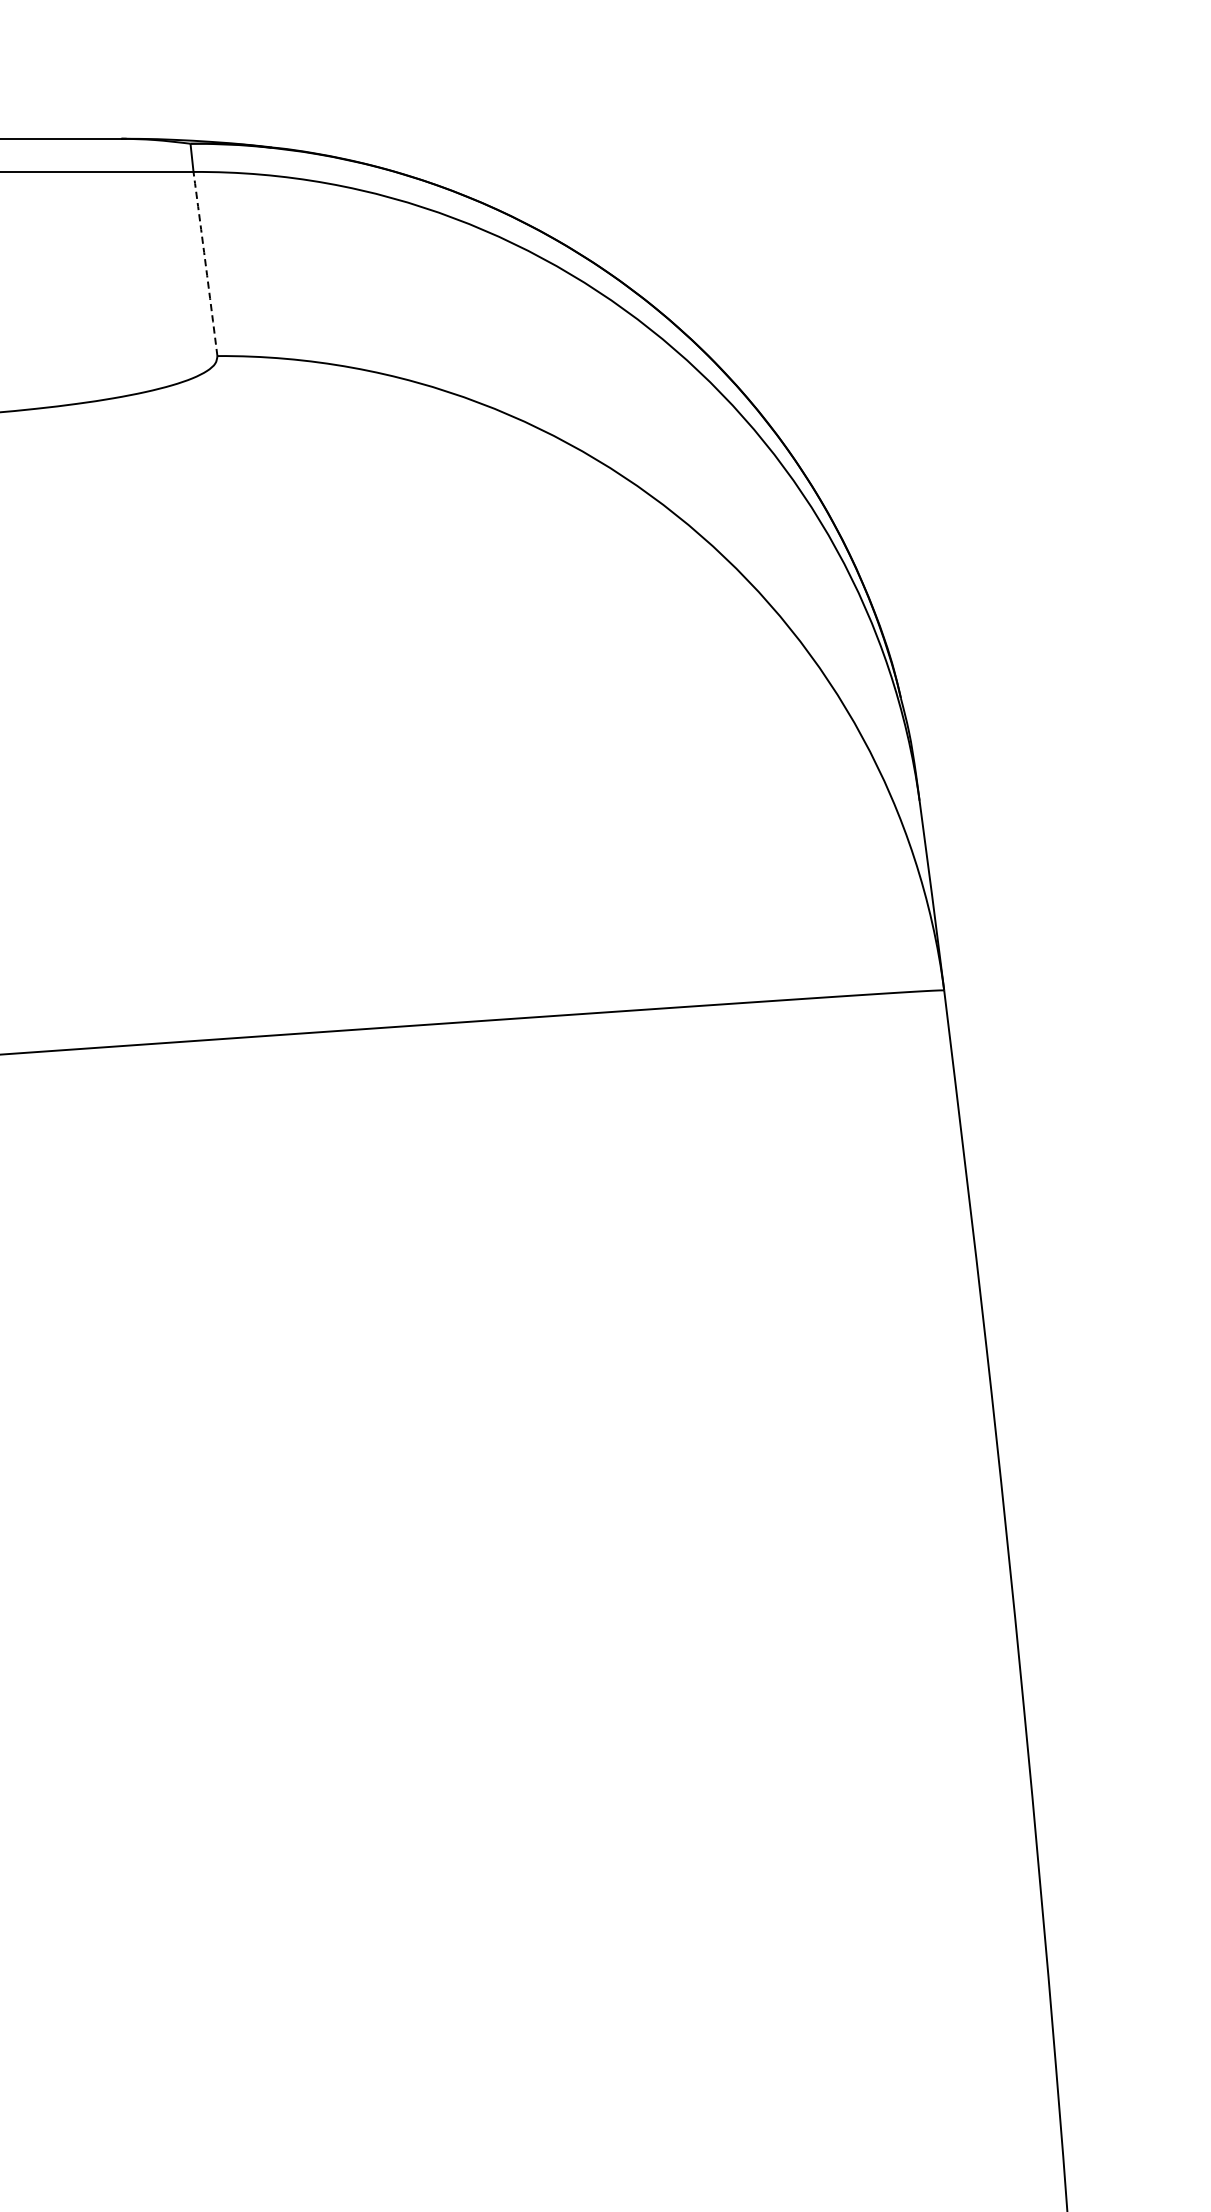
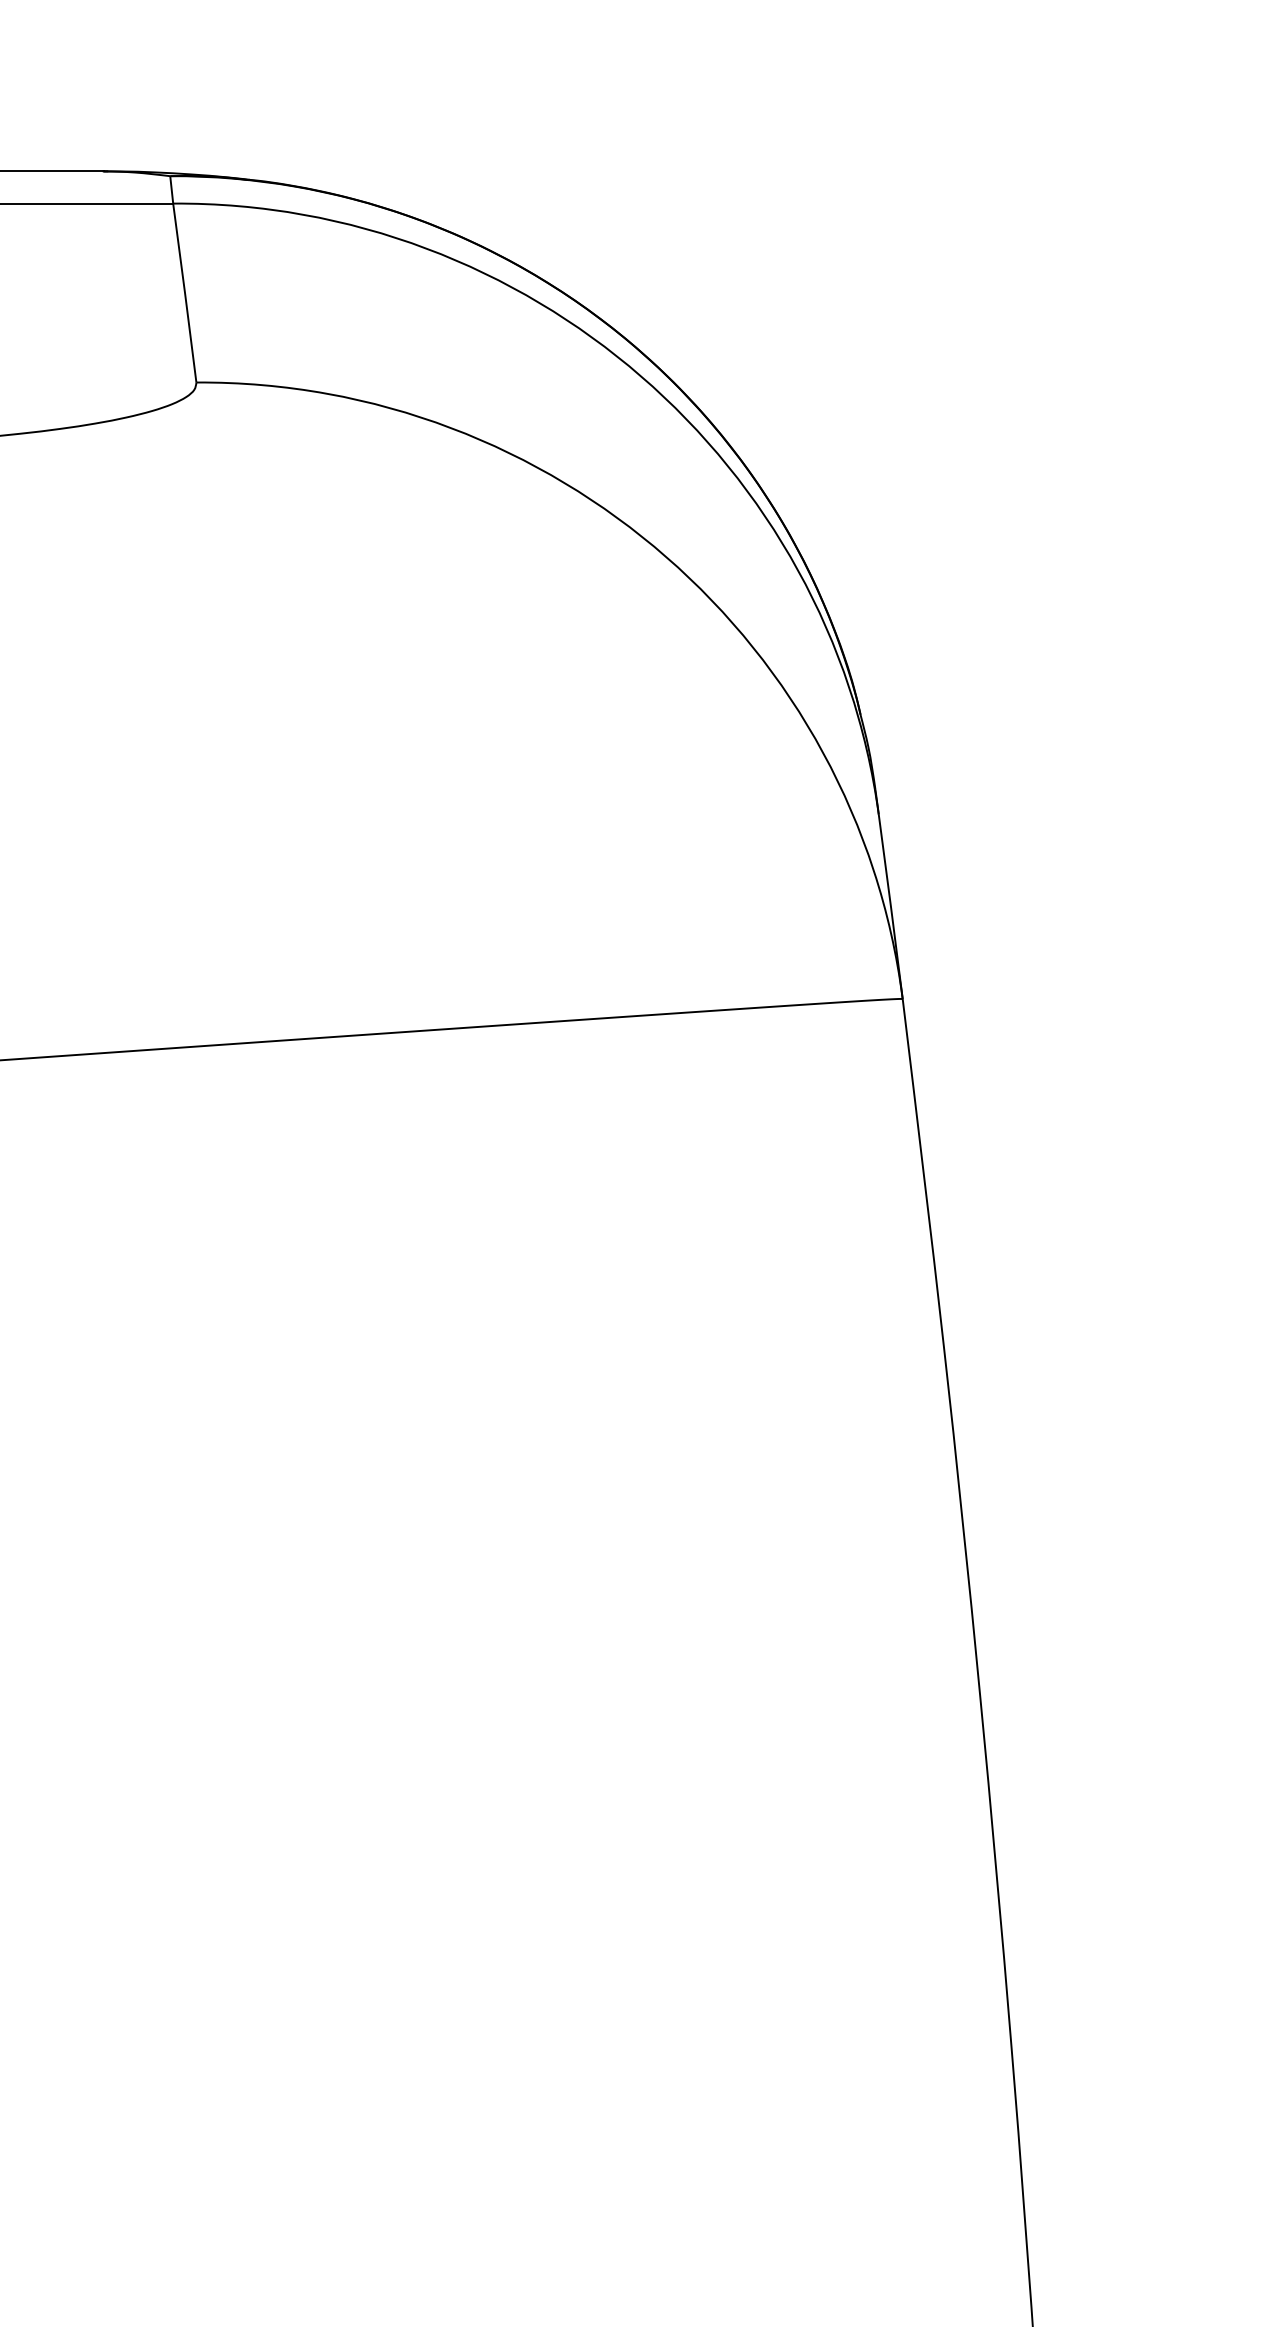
arc: (205, 264) -> (184, 293), dashed -> solid

